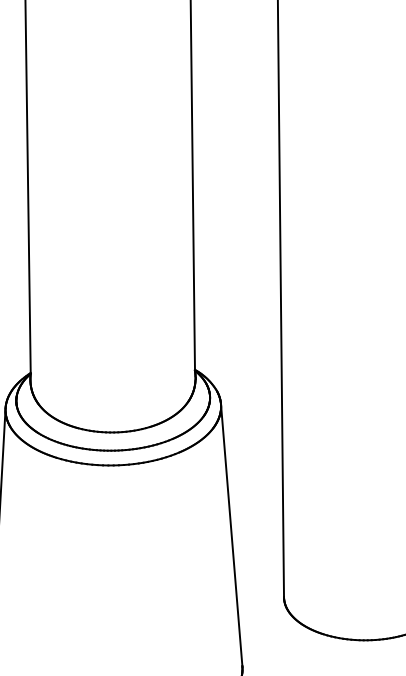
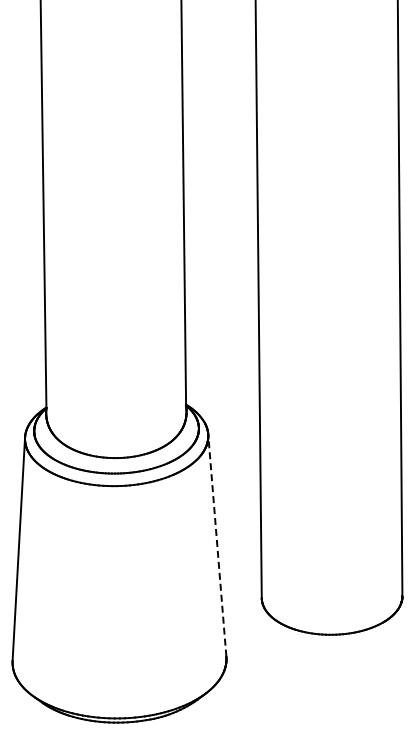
line: (231, 535) -> (217, 545), solid -> dashed

